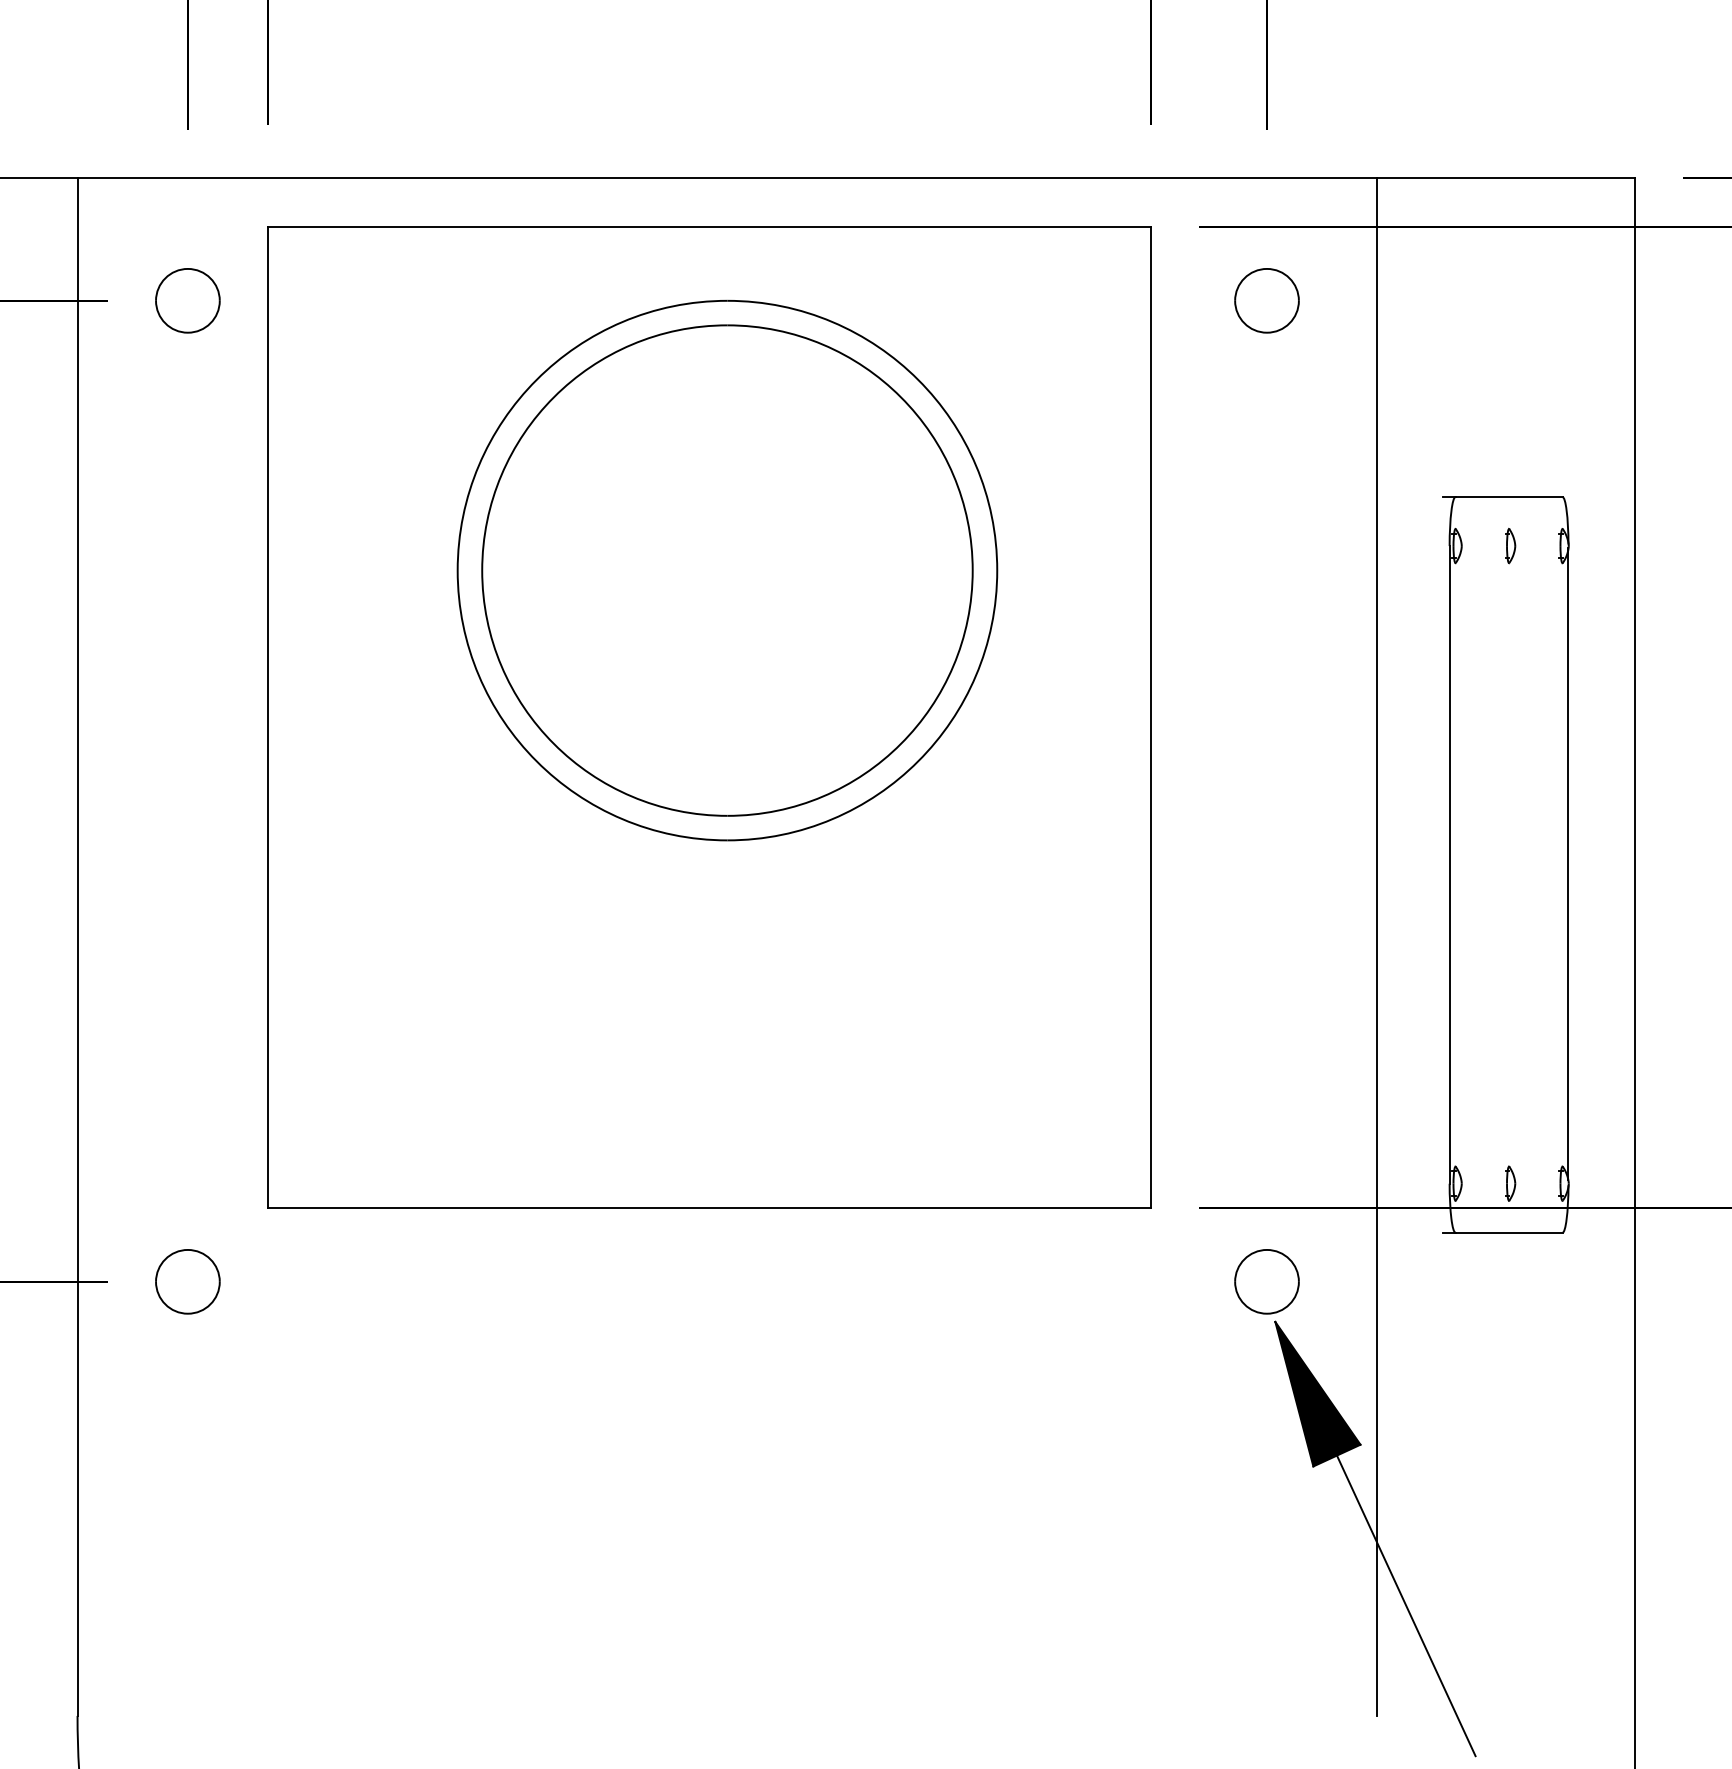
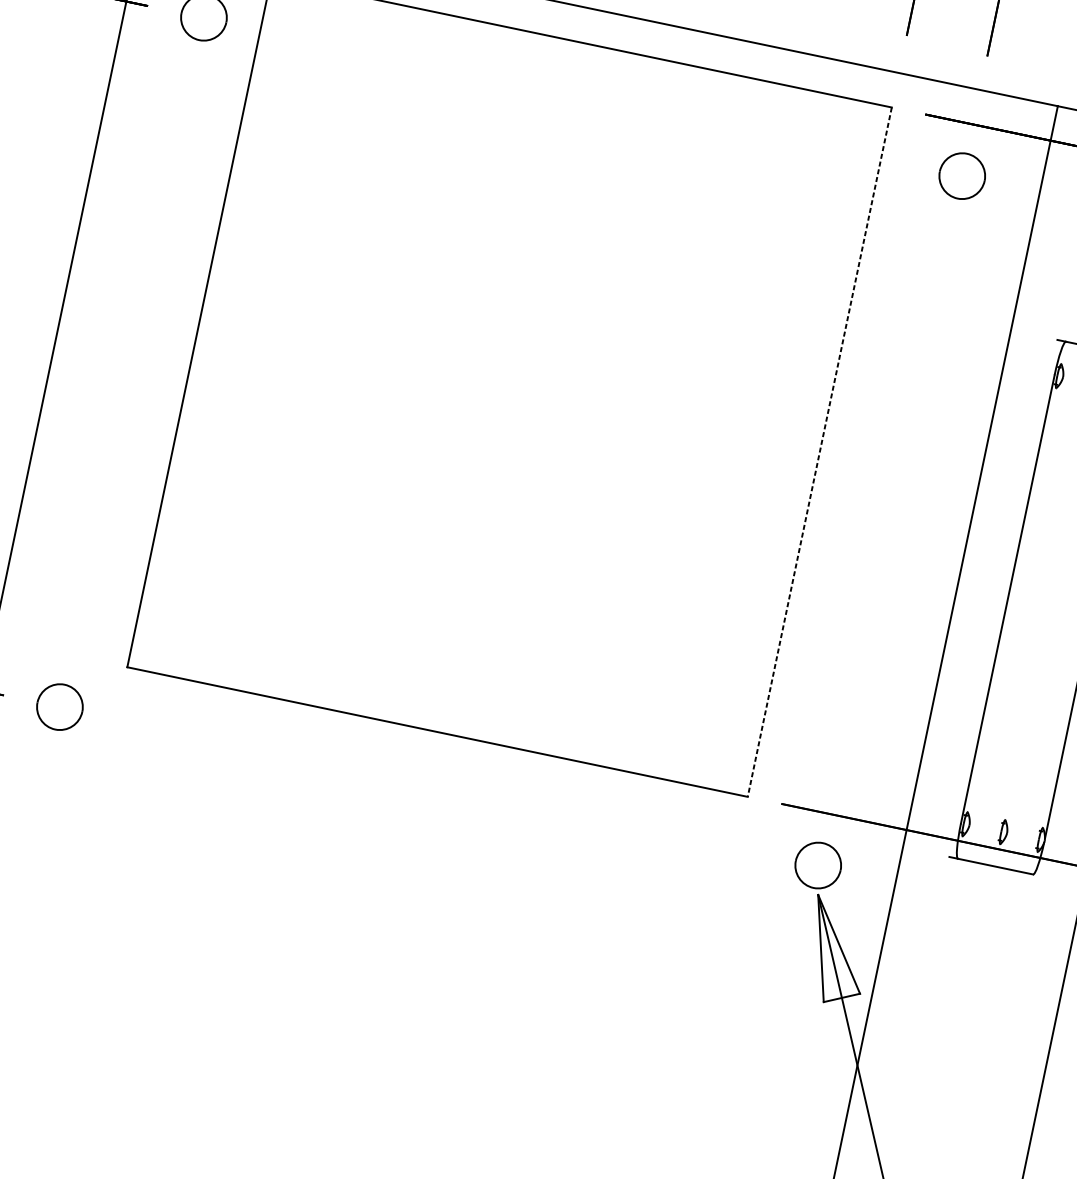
part: (727, 570) -> (543, 286), removed
line: (1151, 717) -> (819, 452), solid -> dashed
fill: (1317, 1393) -> (837, 951), removed

